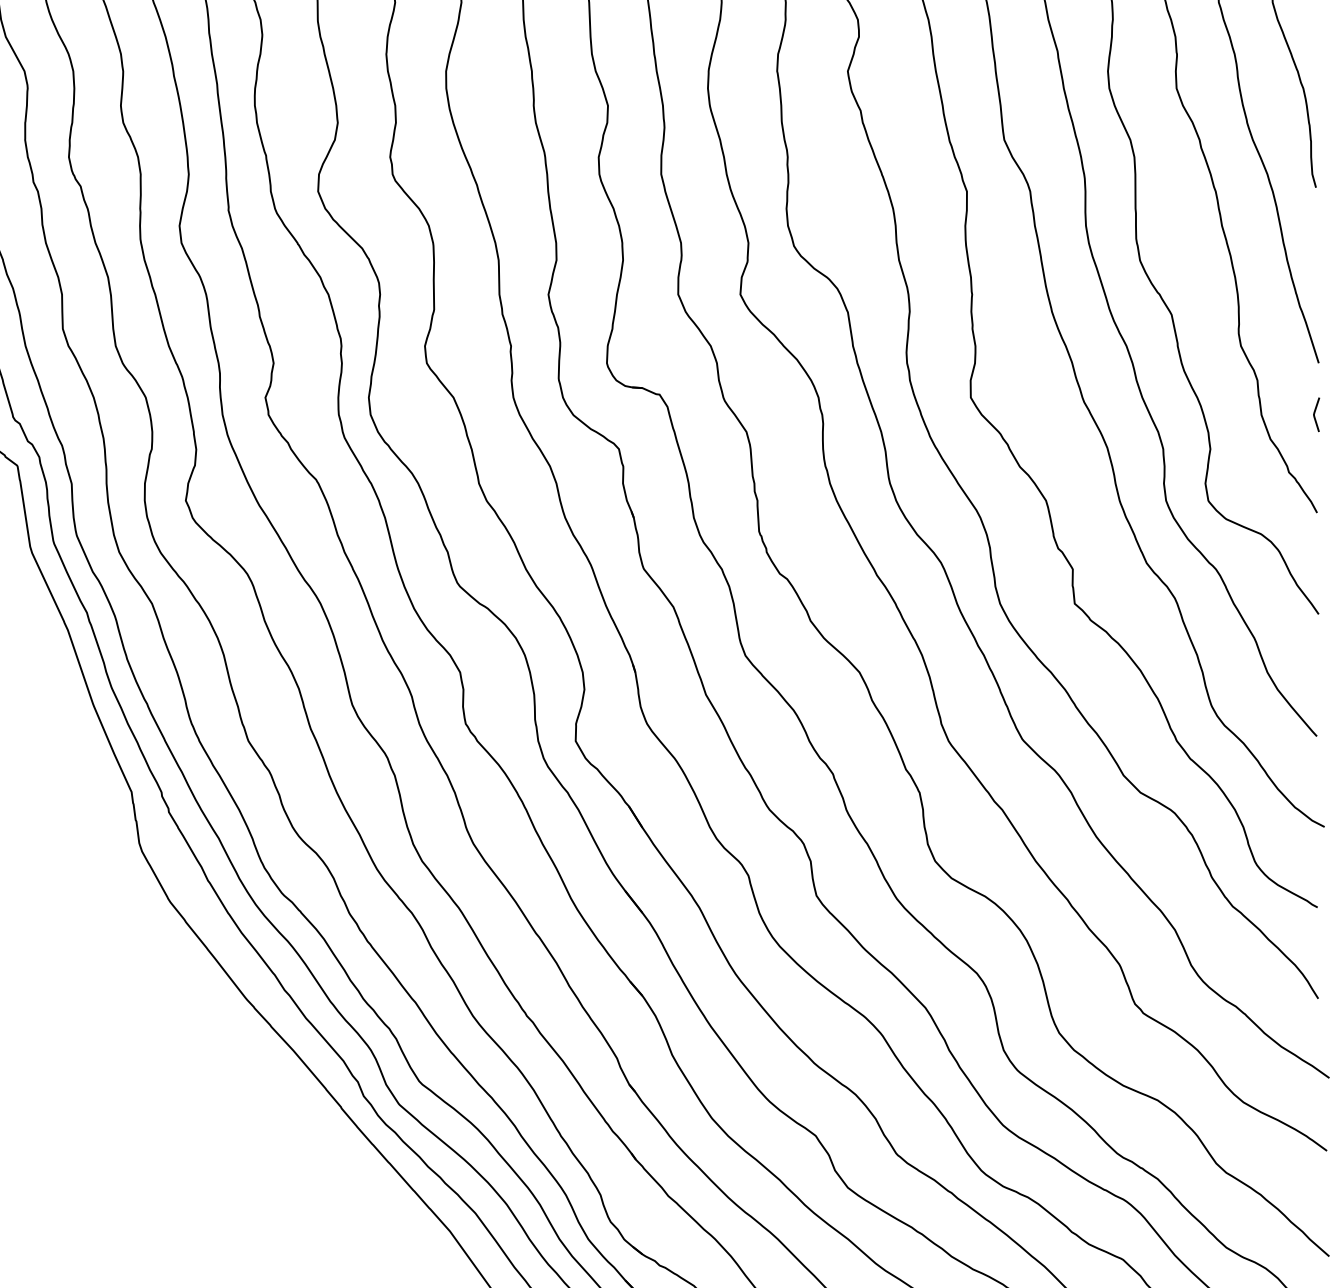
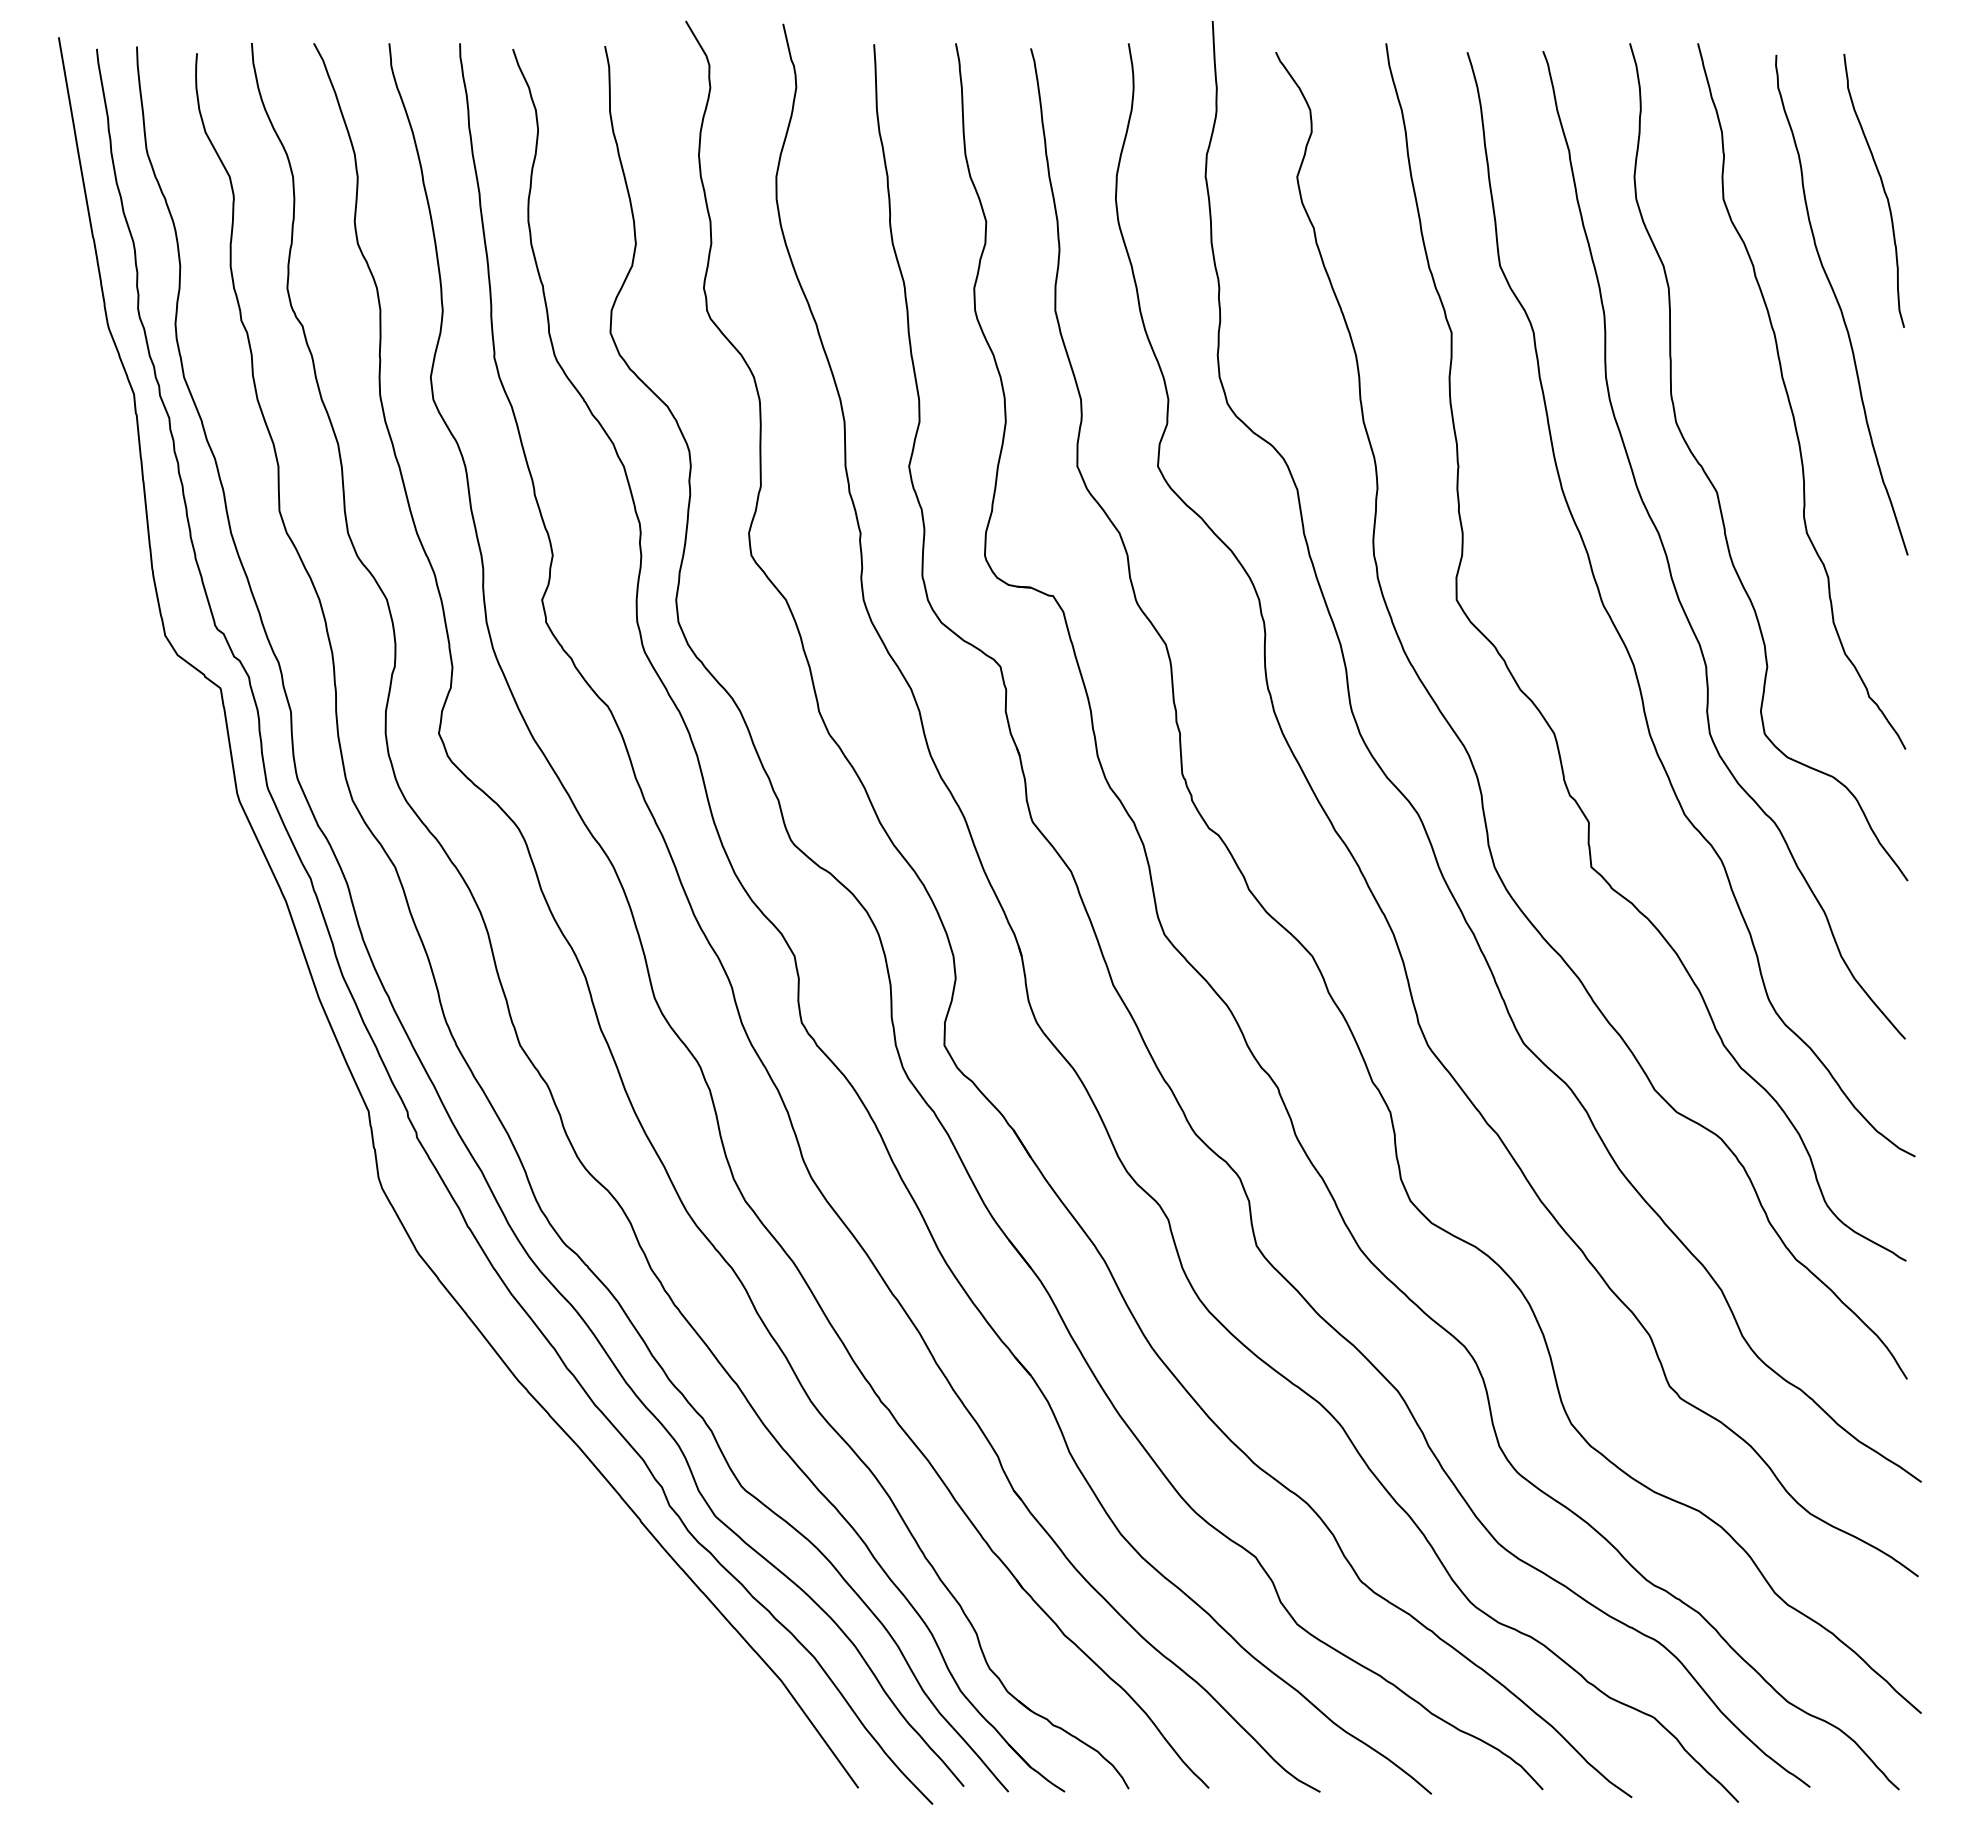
line: (1314, 414) -> (1902, 622), removed

